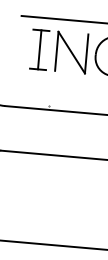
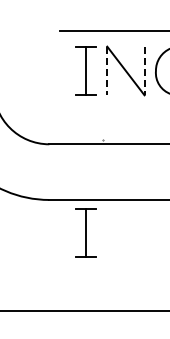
line: (56, 51) -> (107, 71), solid -> dashed
line: (86, 54) -> (144, 71), solid -> dashed
part: (28, 179) -> (85, 232), added

